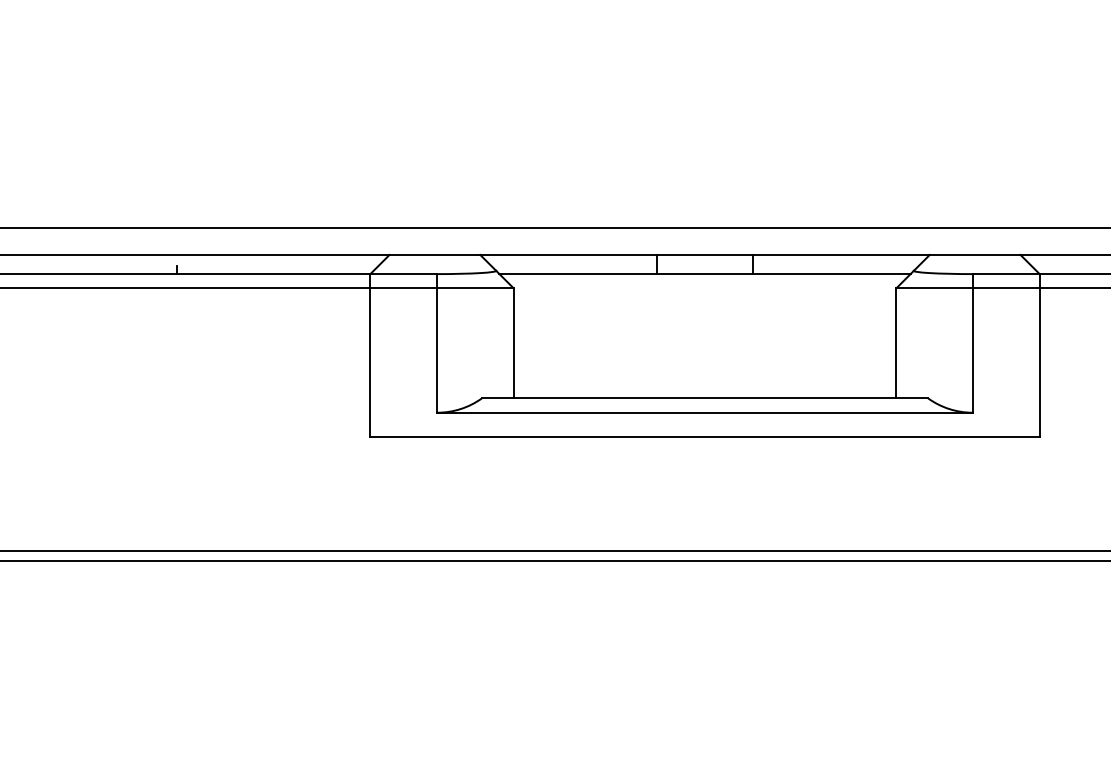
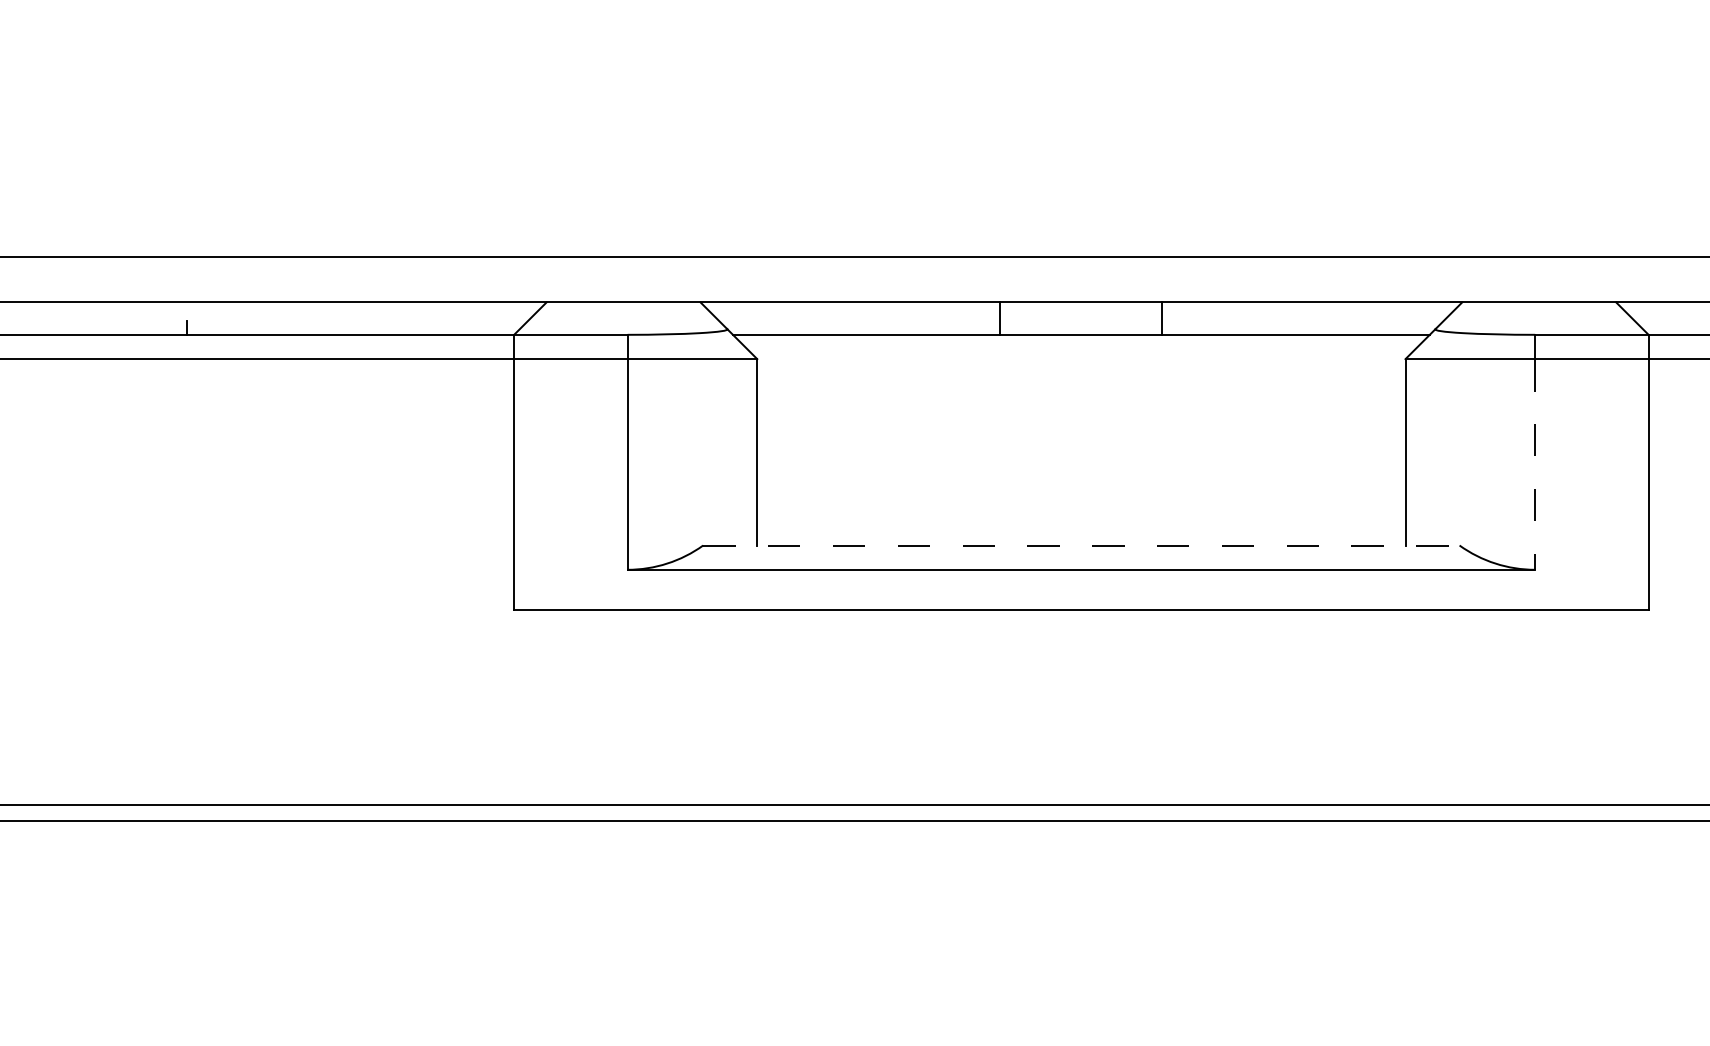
line: (972, 351) -> (1534, 466), solid -> dashed
line: (705, 398) -> (1082, 545), solid -> dashed

